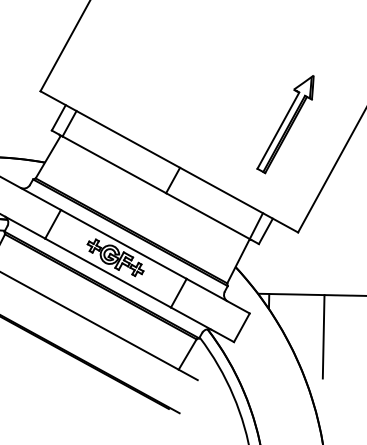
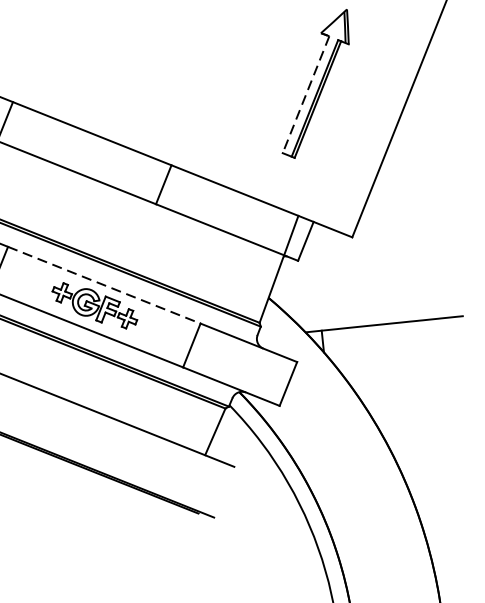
line: (278, 130) -> (306, 94), solid -> dashed
line: (123, 244) -> (103, 285), solid -> dashed
line: (323, 336) -> (407, 382), removed

